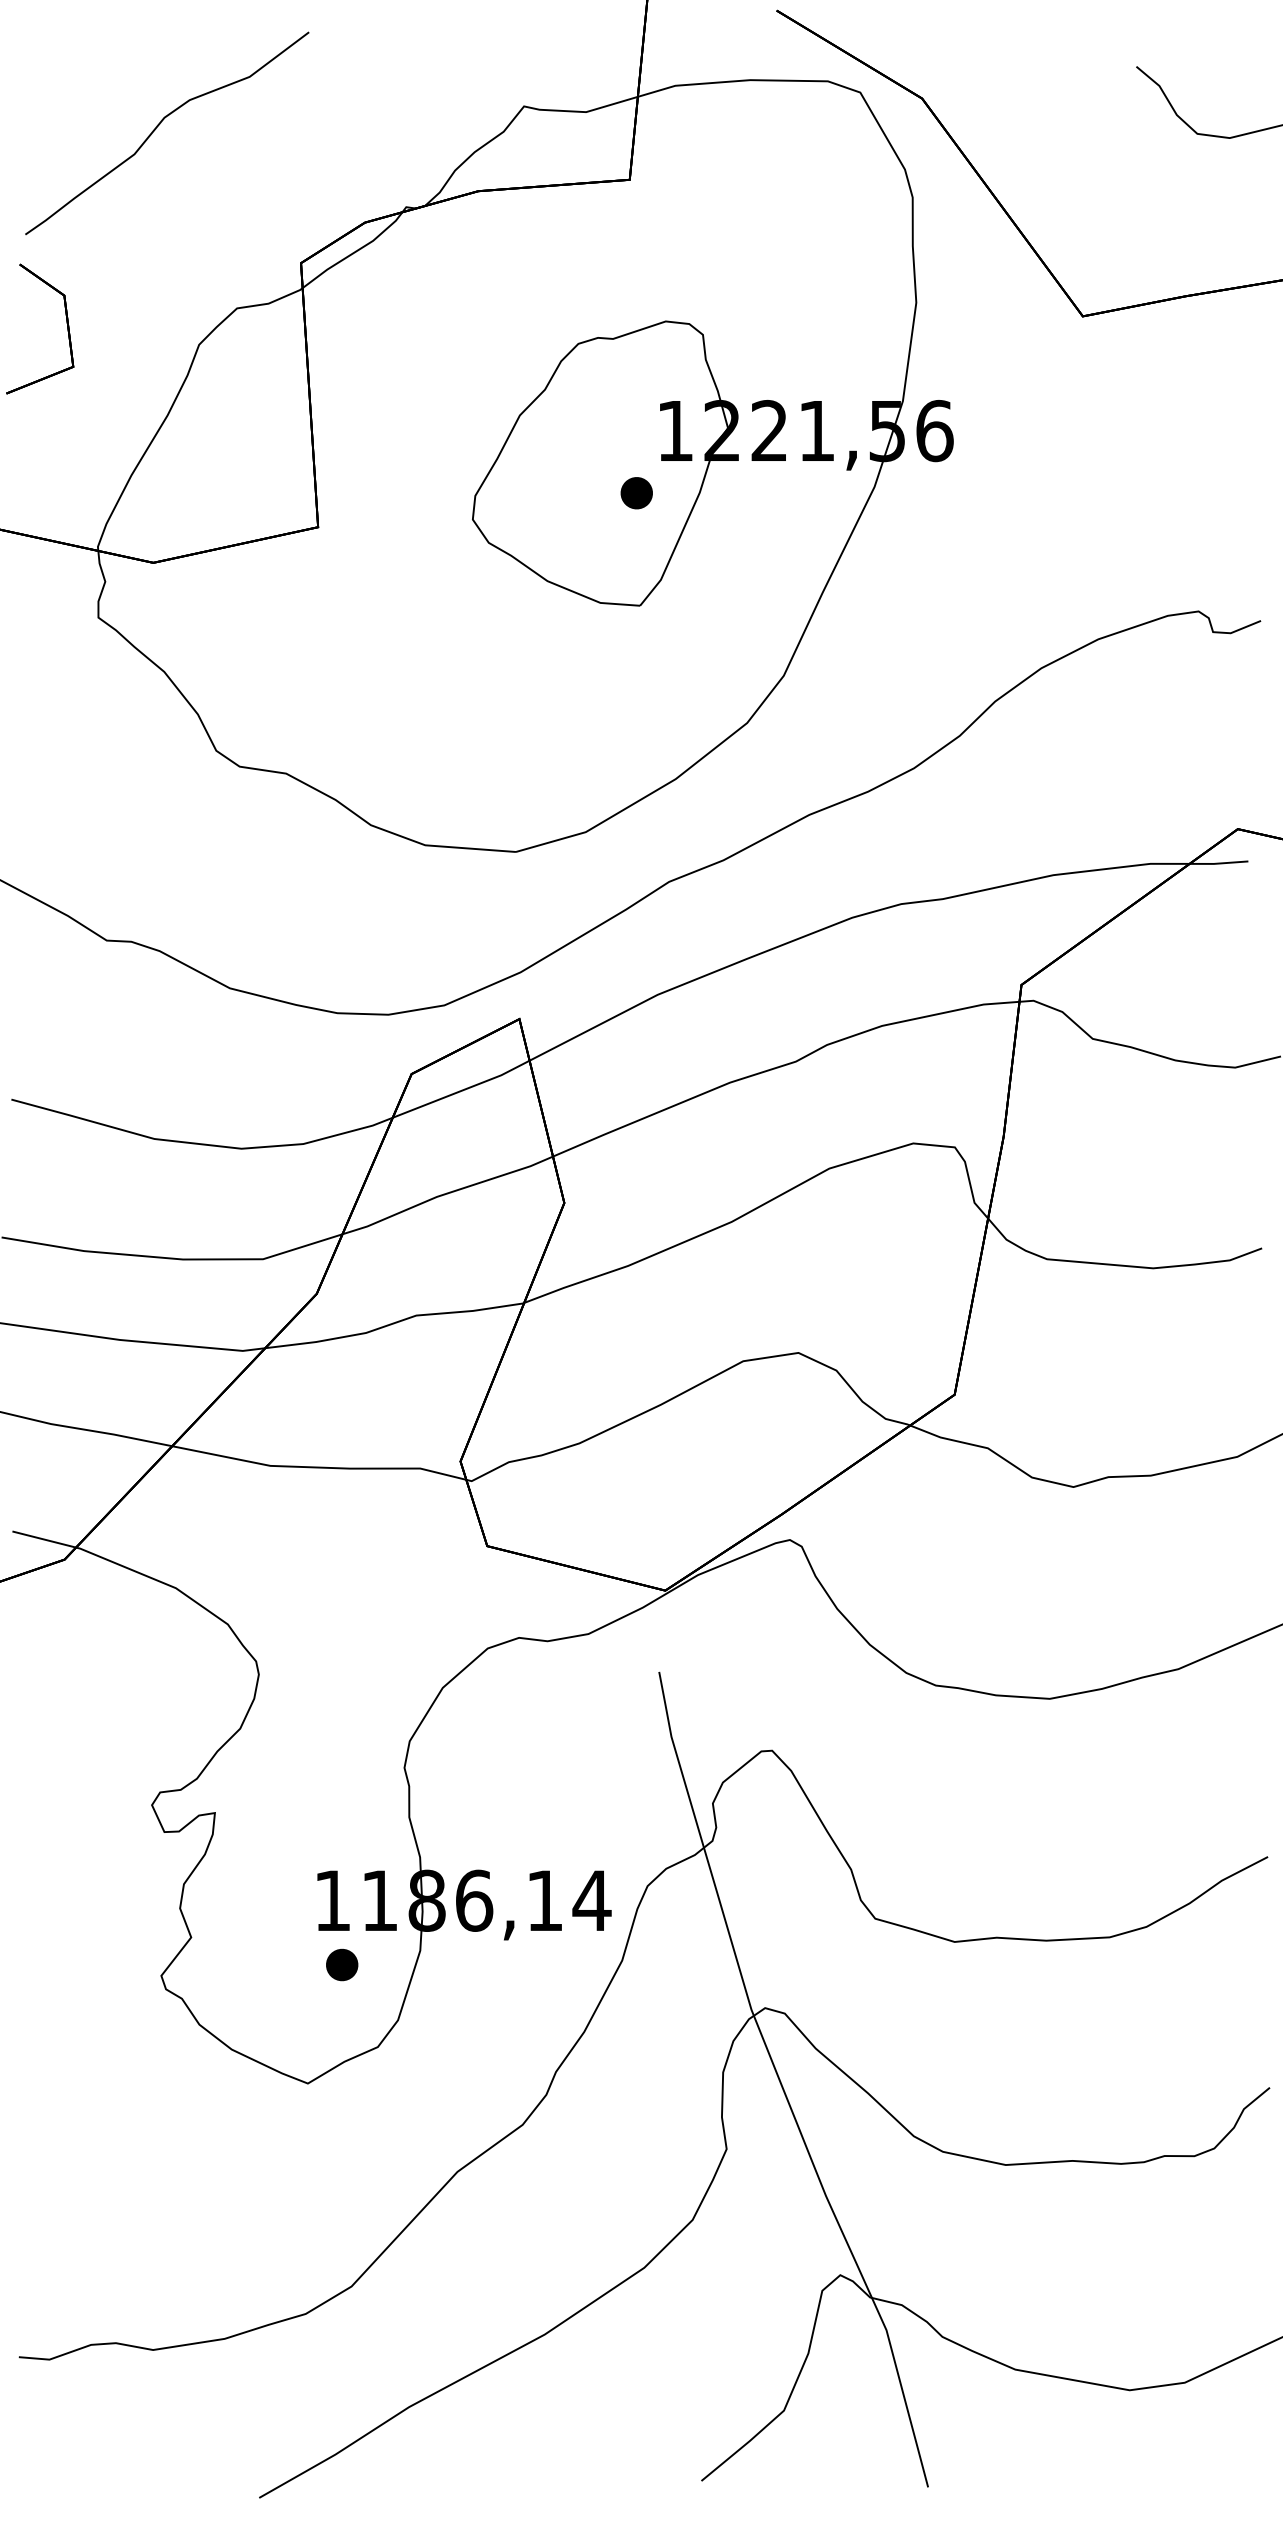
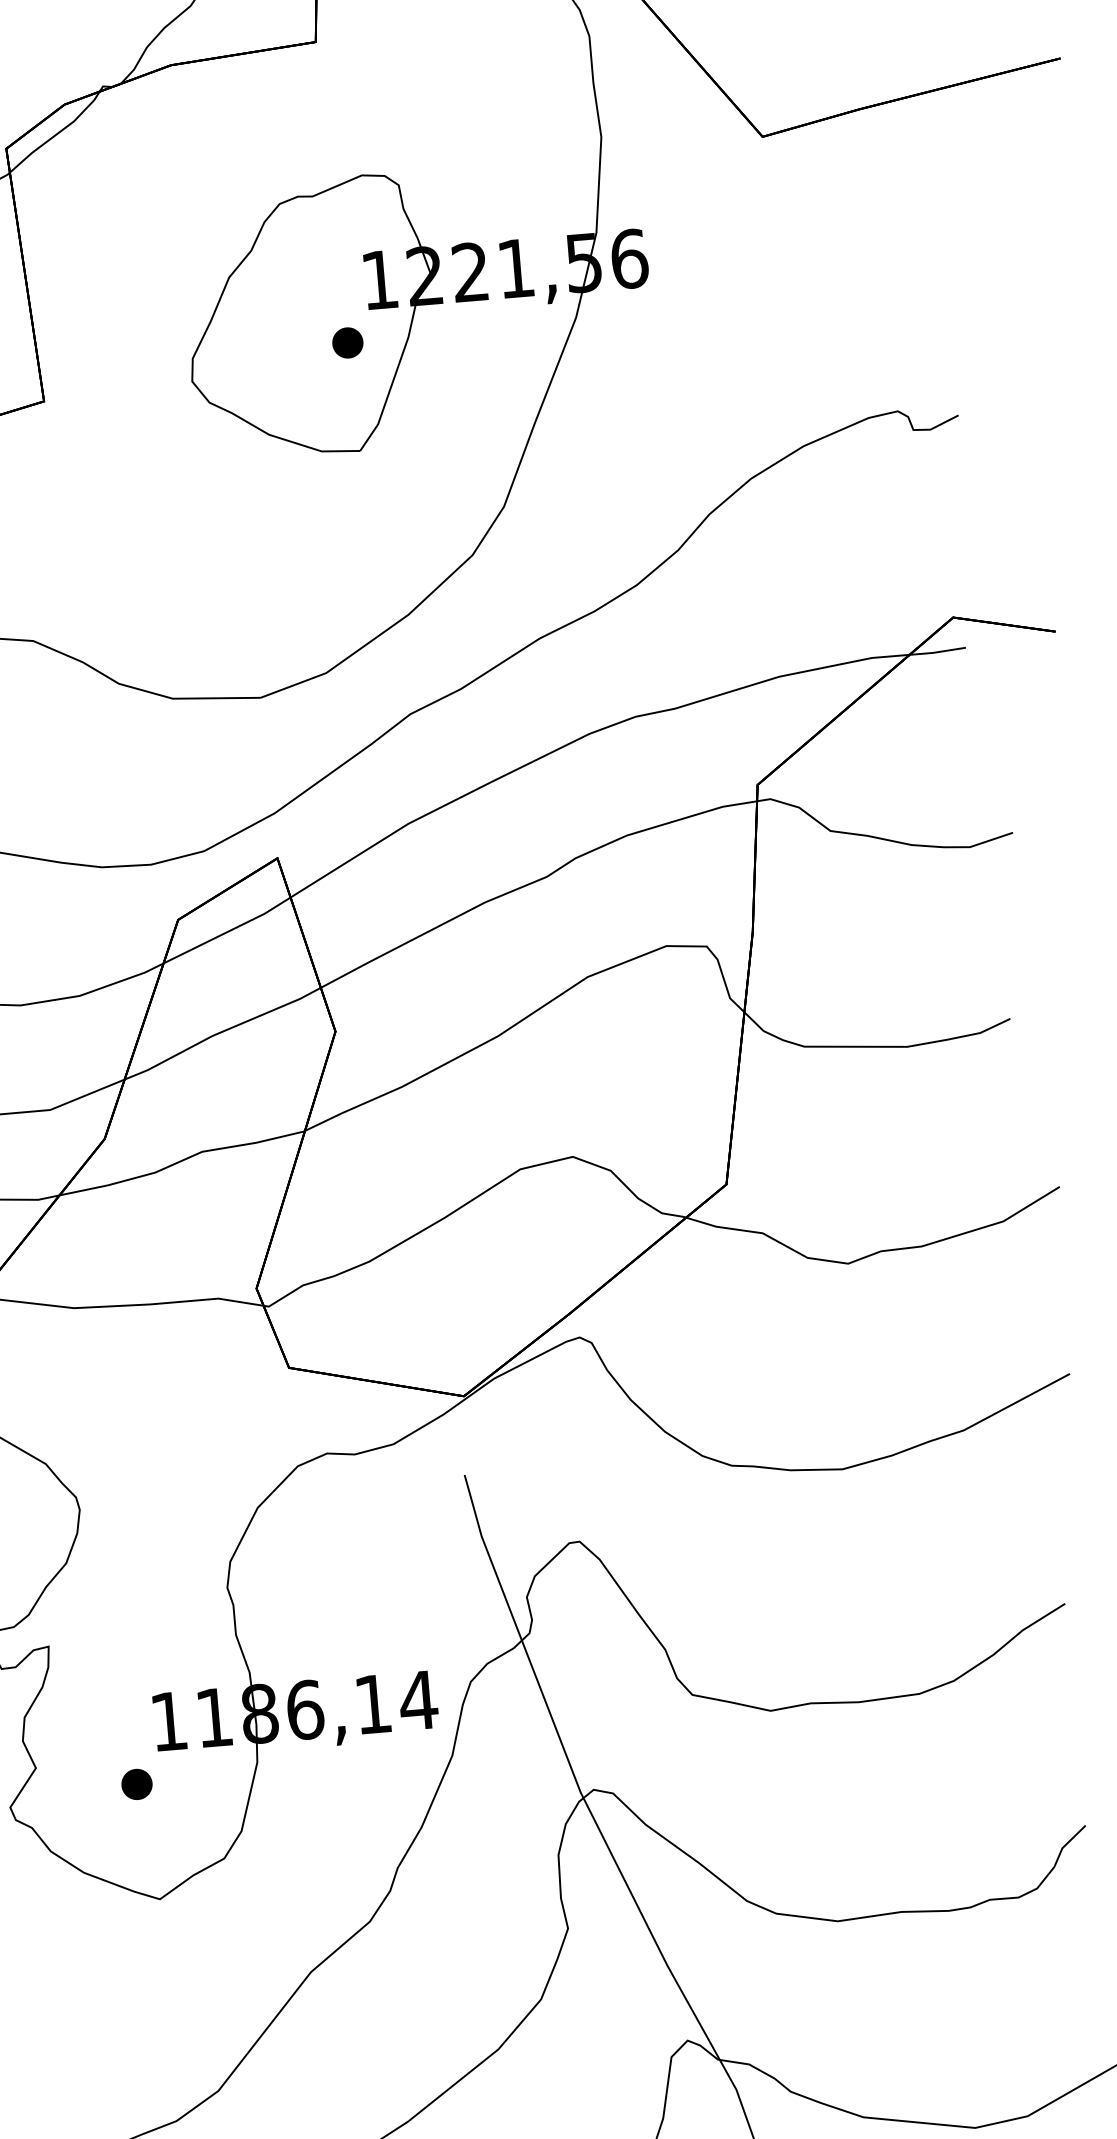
part: (342, 1964) -> (137, 1783), moved

